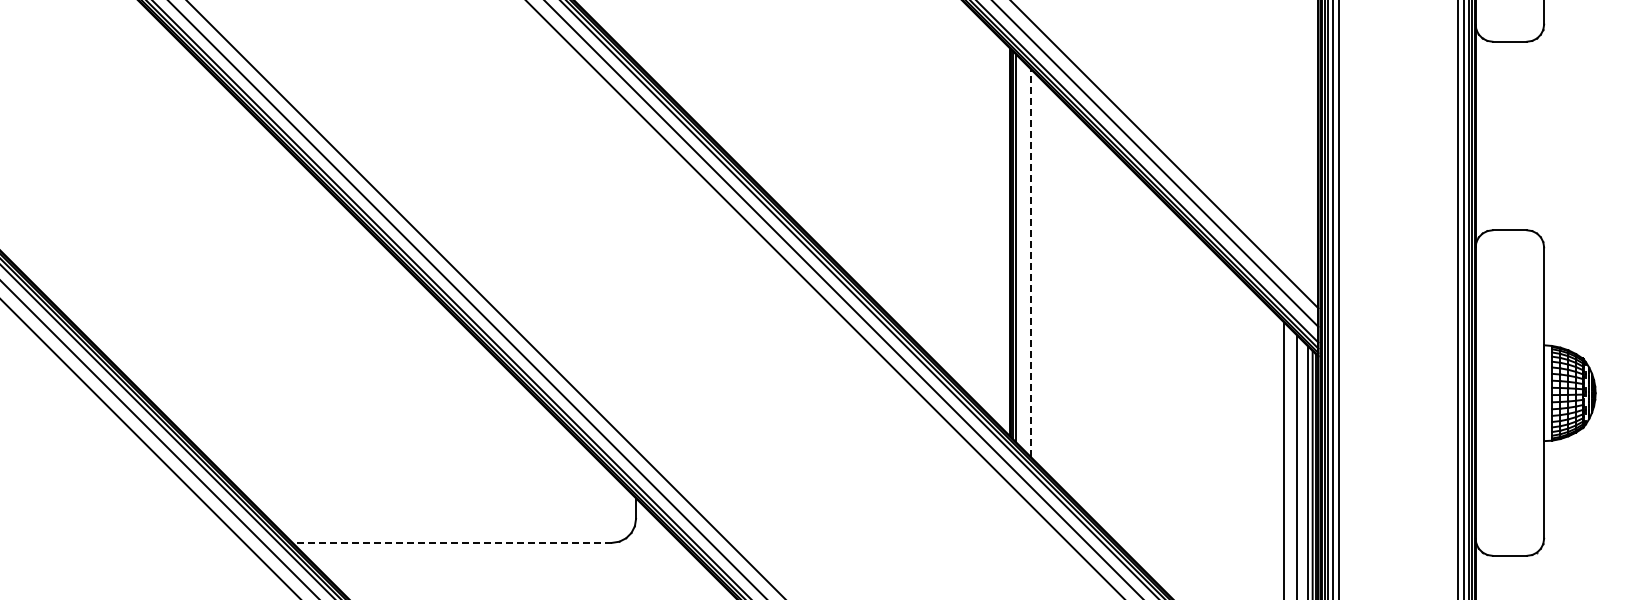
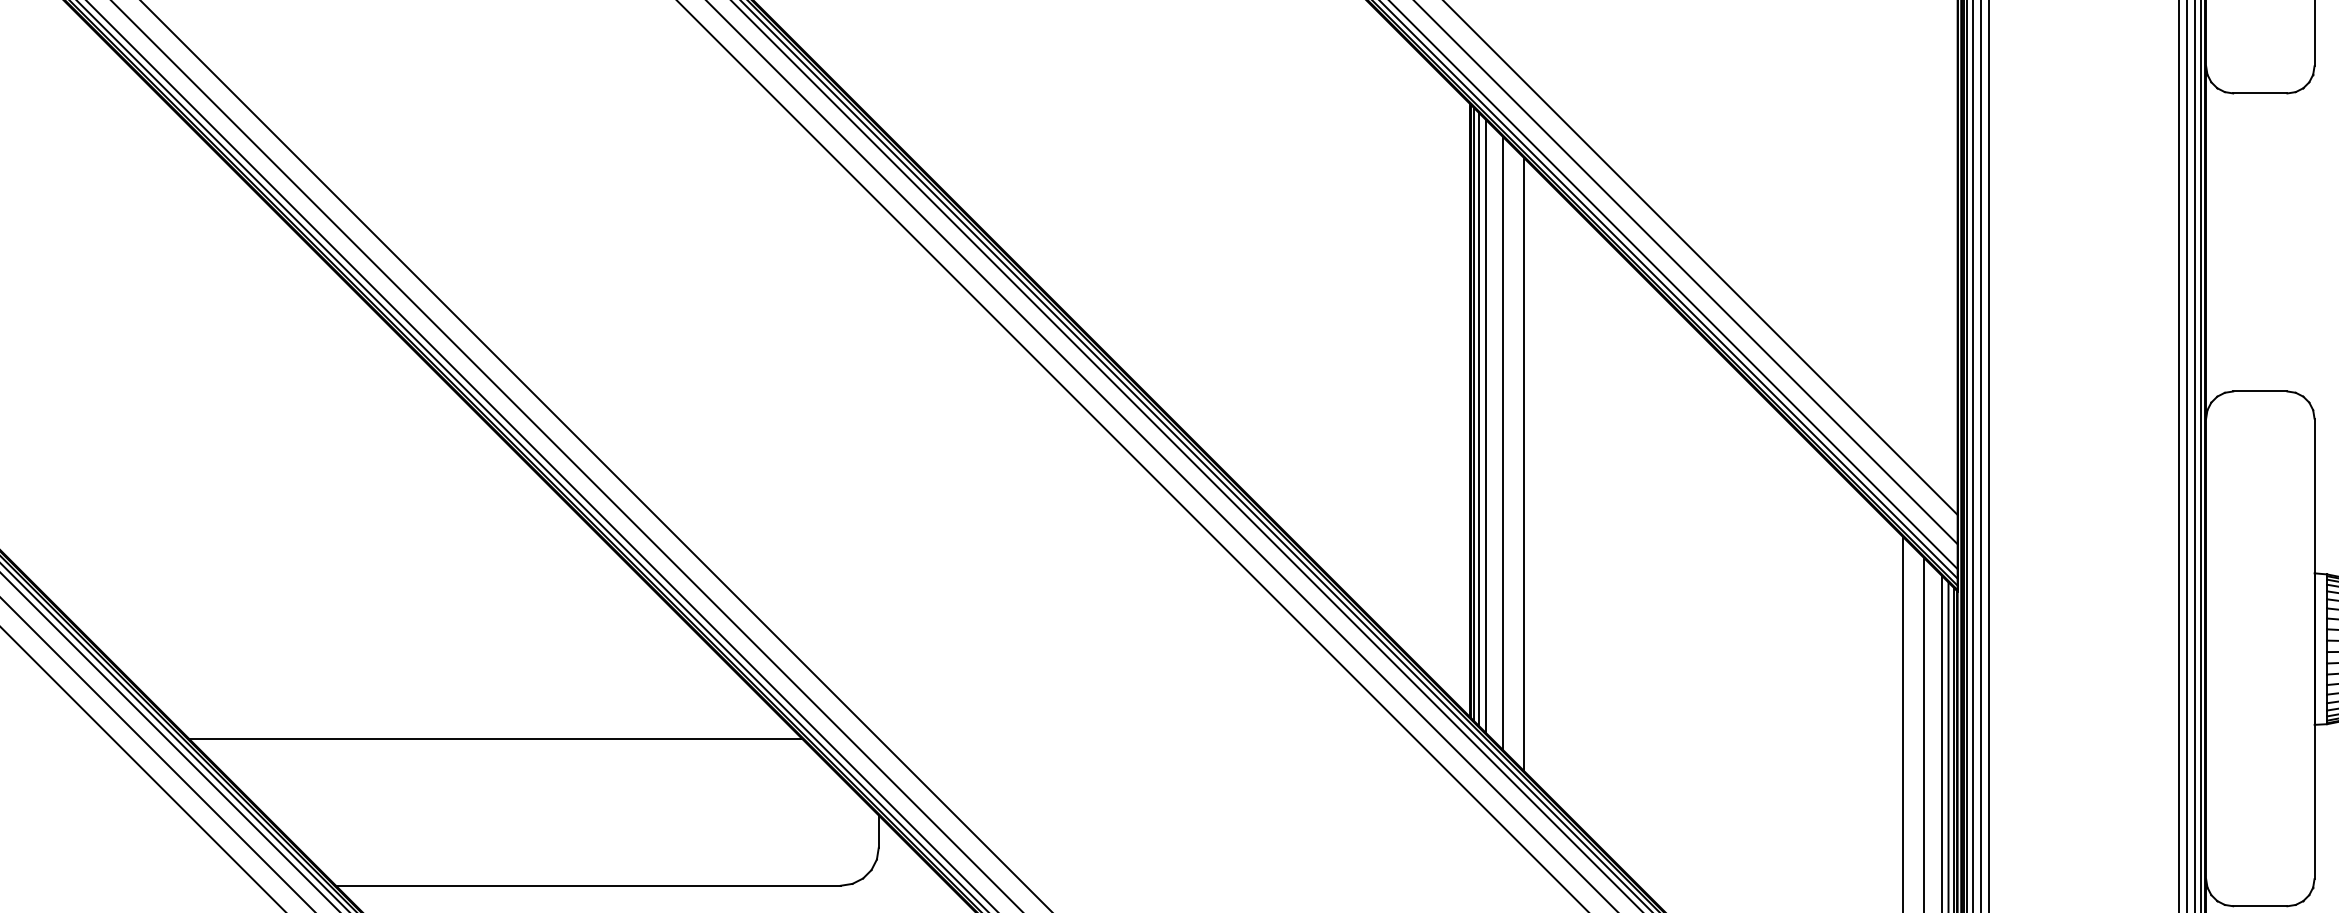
line: (1020, 252) -> (1486, 426), added
line: (1031, 263) -> (1503, 444), dashed -> solid
line: (1044, 276) -> (1524, 464), added
line: (394, 450) -> (496, 739), added
line: (452, 542) -> (588, 885), dashed -> solid

